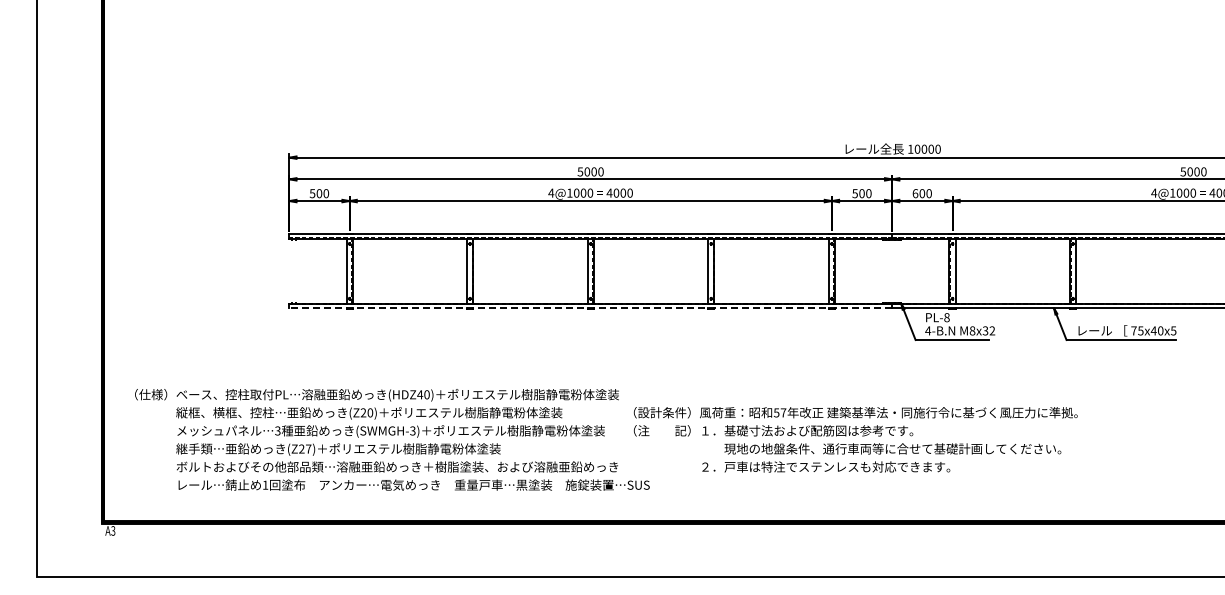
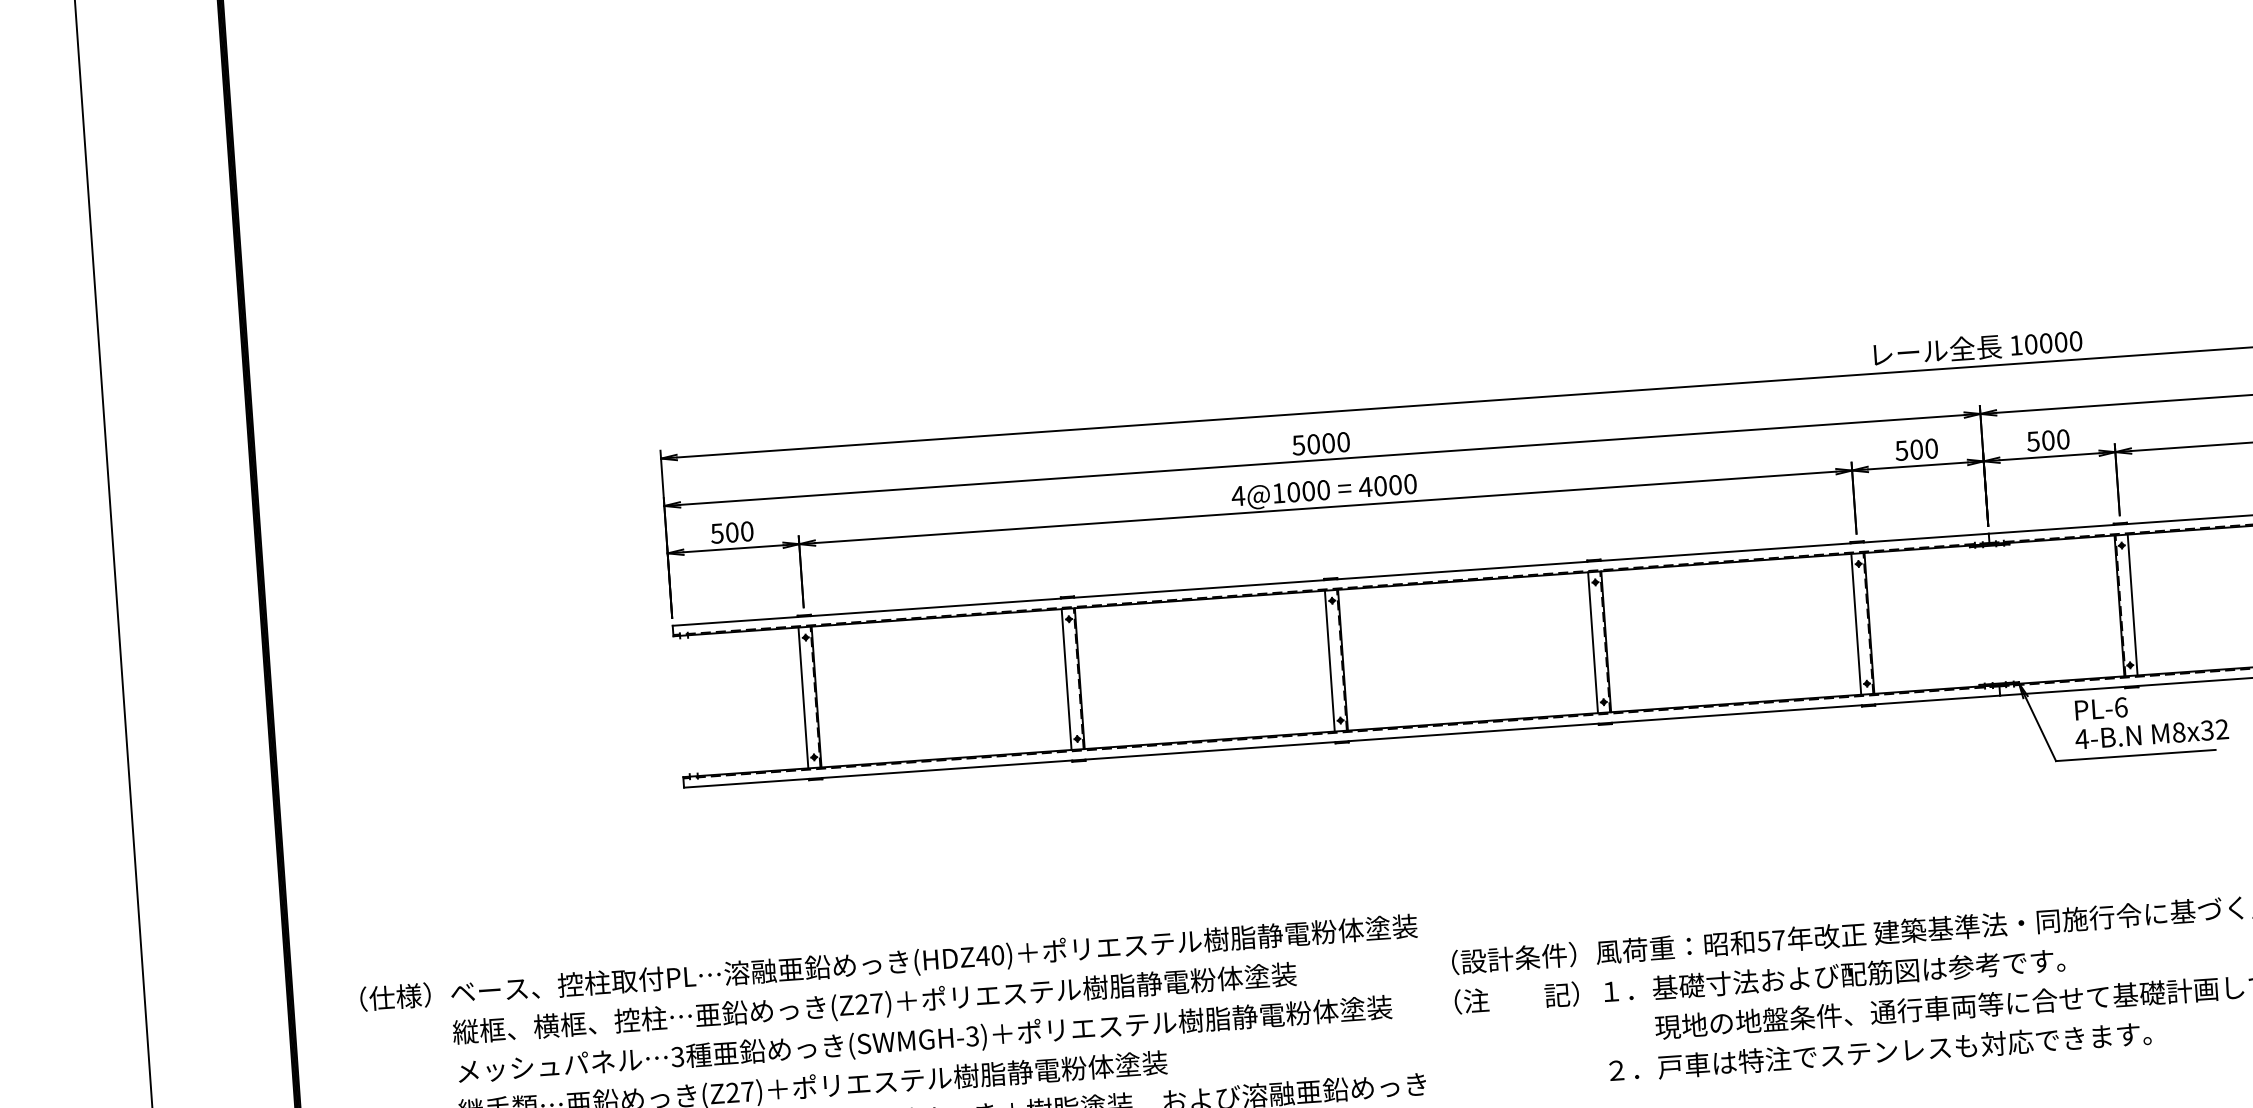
text: (915, 193) -> (2033, 441), 600 -> 500
line: (590, 308) -> (1341, 741), dashed -> solid
text: (946, 317) -> (2120, 707), PL-8 -> PL-6
text: (370, 412) -> (877, 1002), (Z20) -> (Z27)

